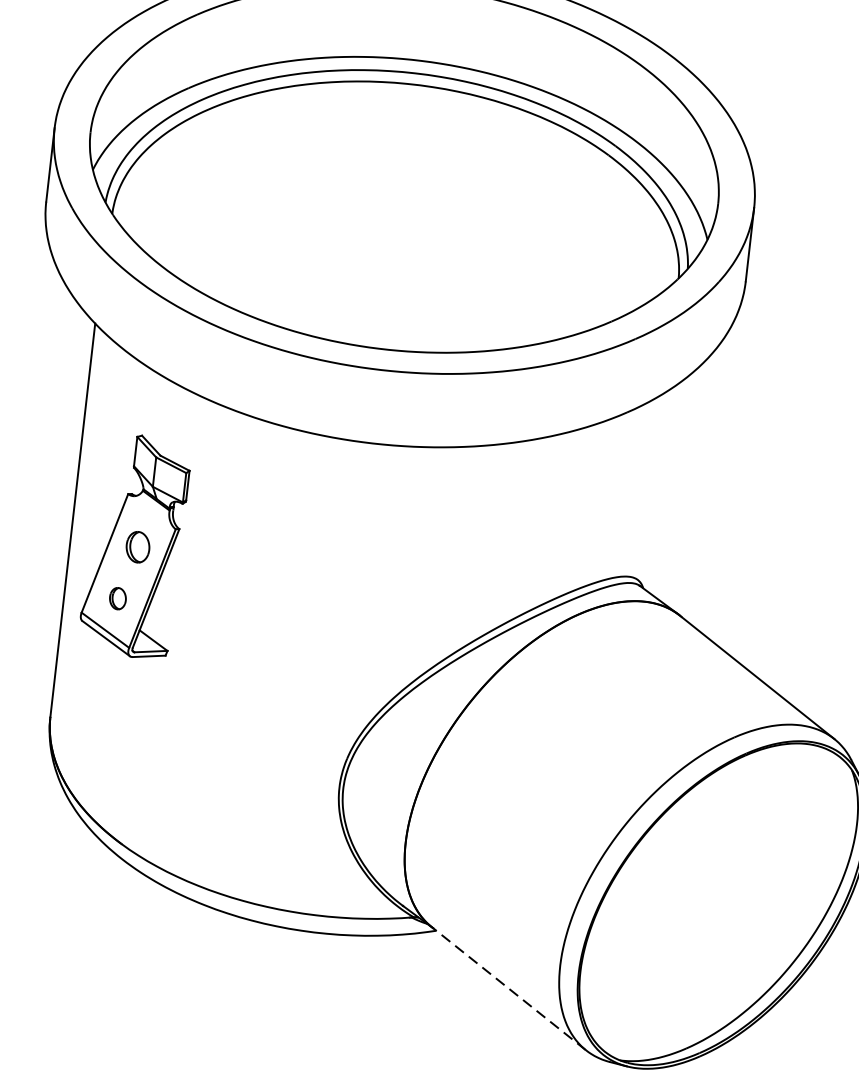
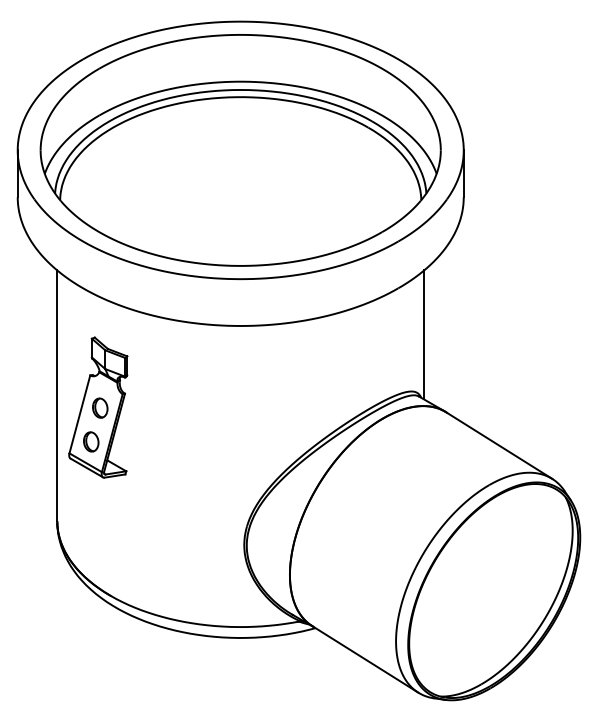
line: (659, 489) -> (424, 334), added
part: (118, 597) -> (91, 441), size x1.43
line: (509, 988) -> (365, 659), dashed -> solid

